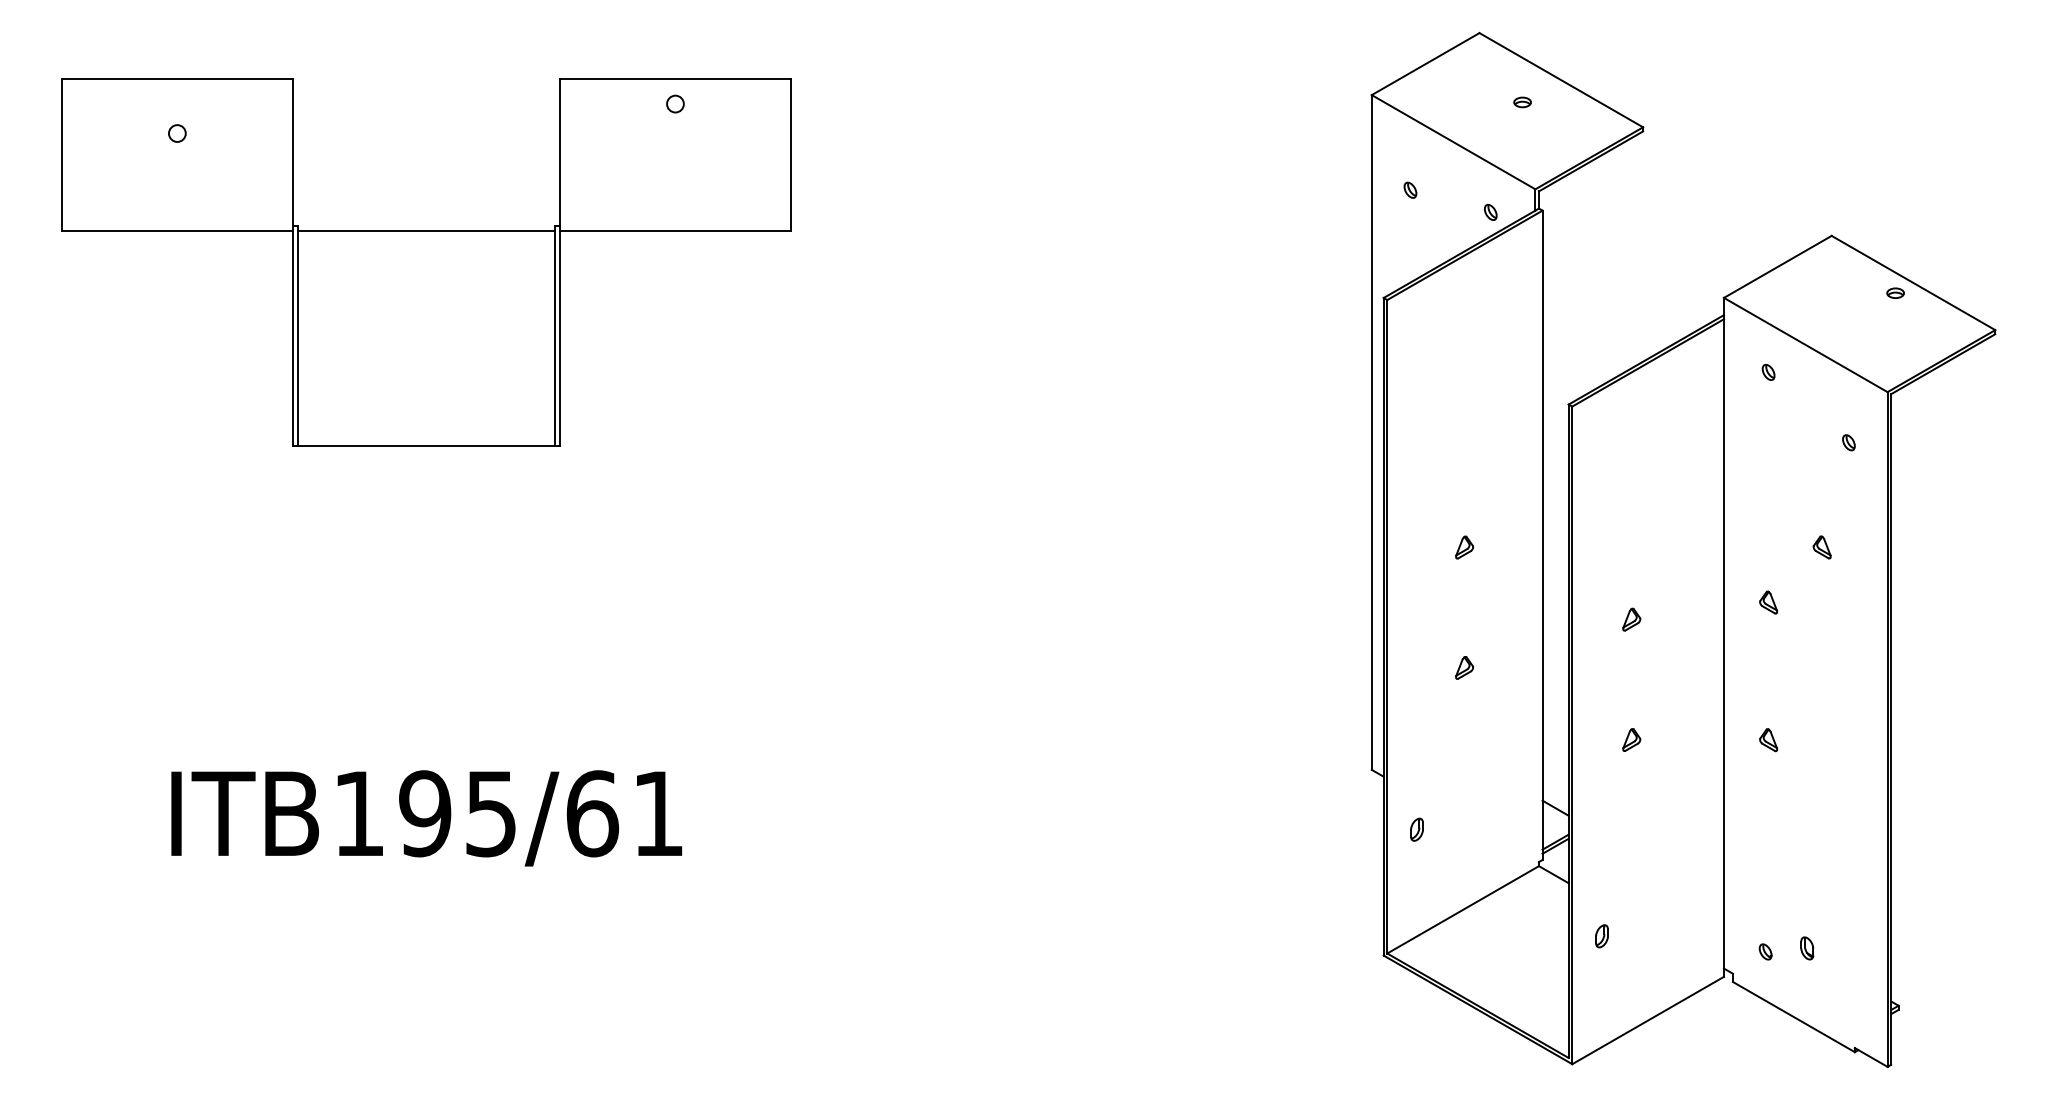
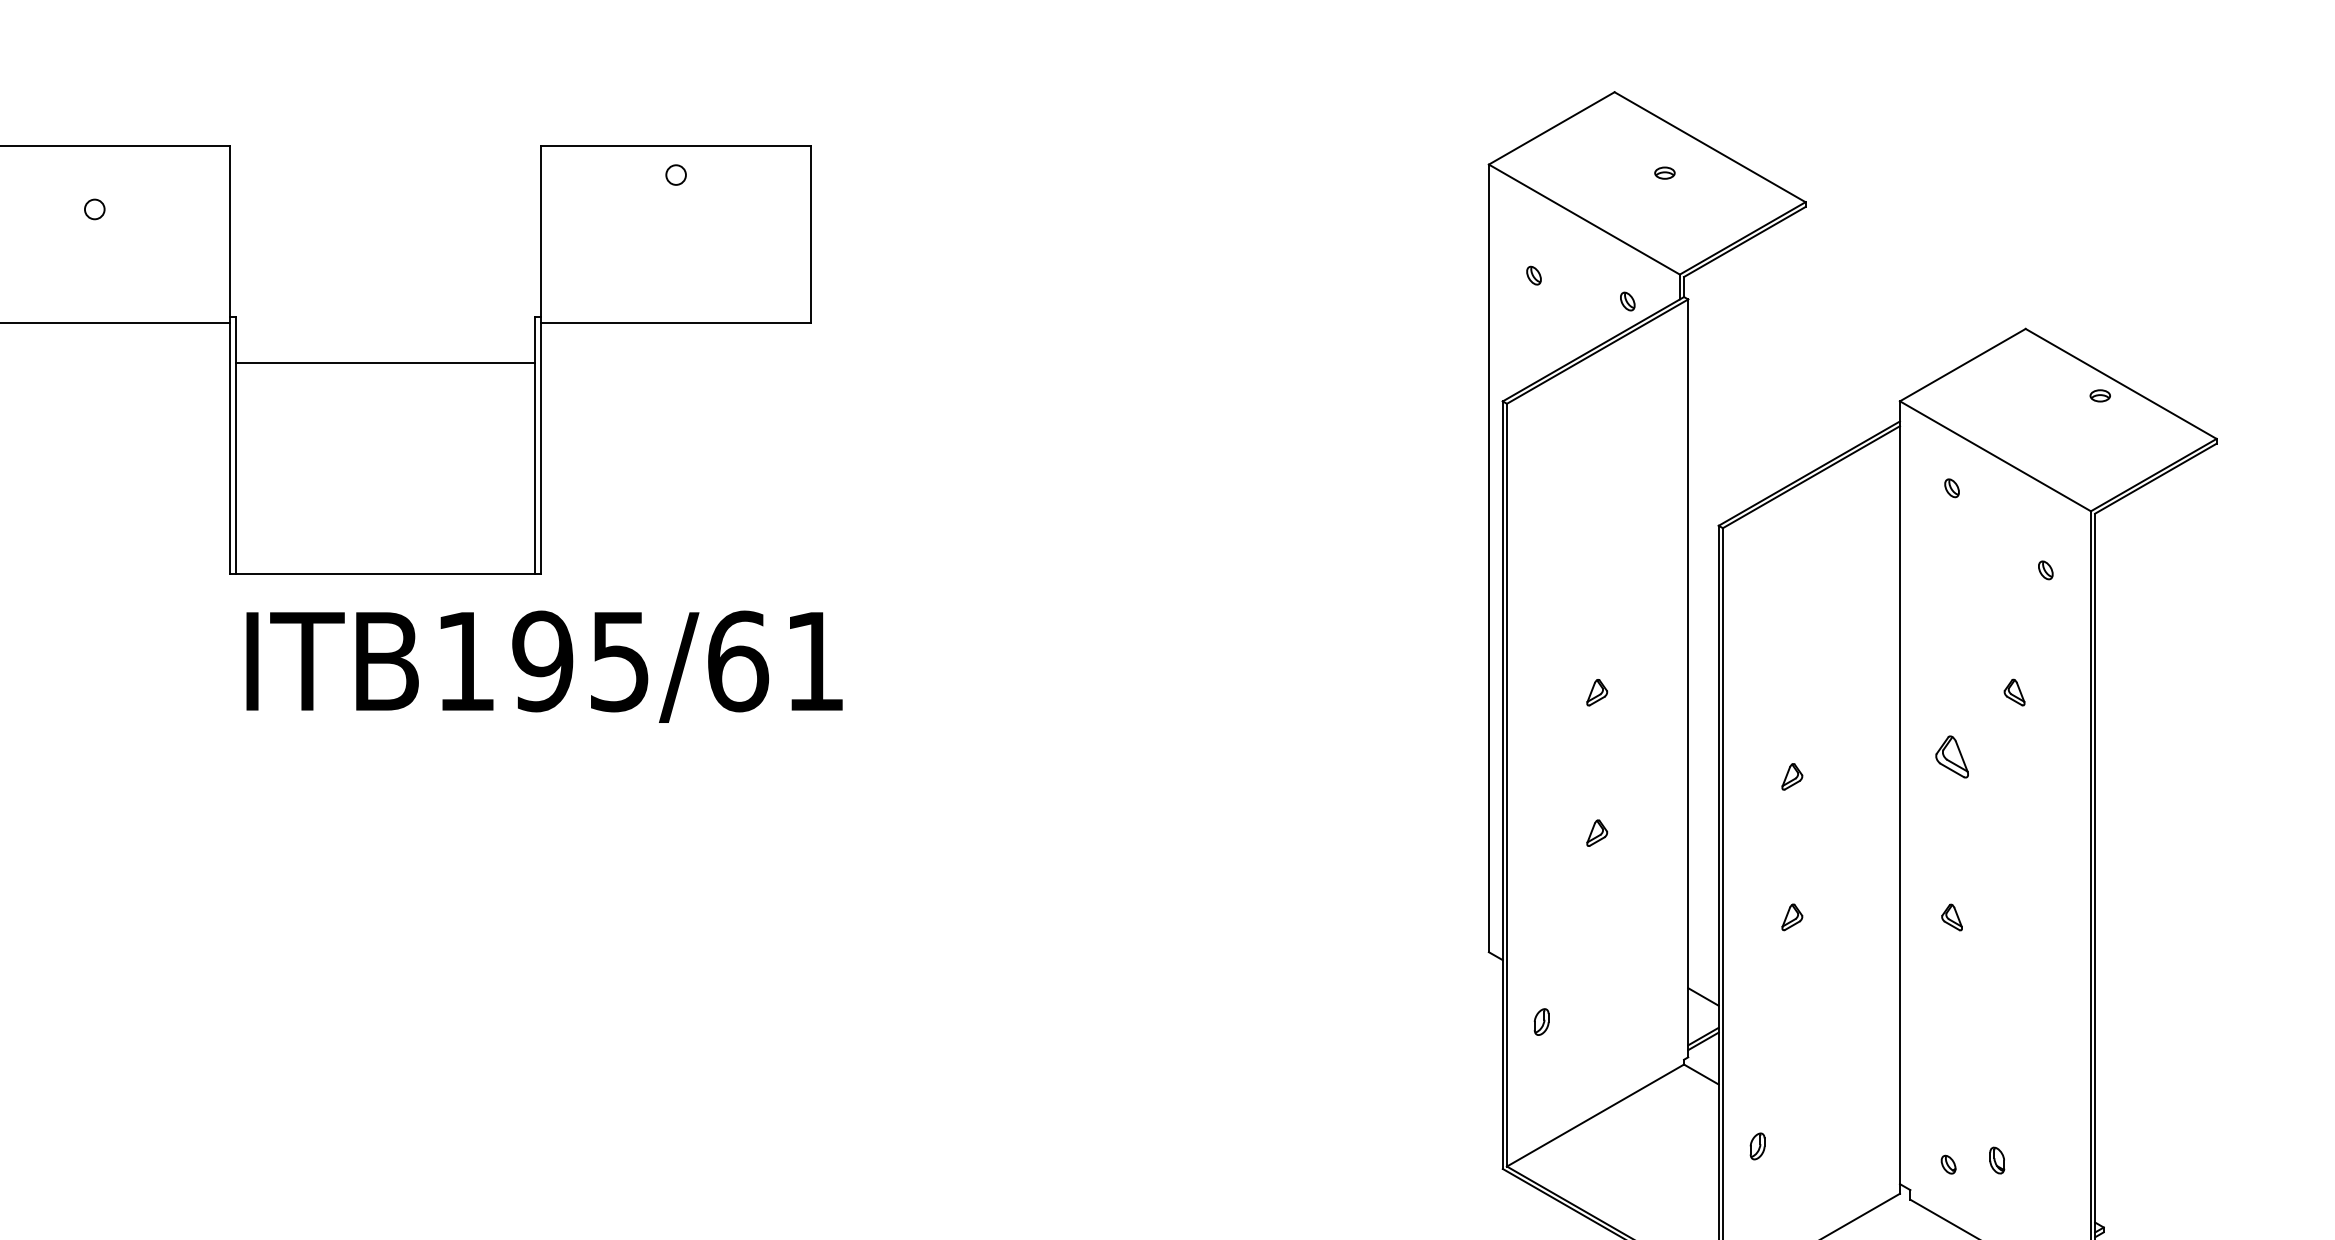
line: (426, 231) -> (385, 363), moved
part: (1768, 602) -> (1951, 756), size x1.6
text: (426, 818) -> (544, 666), moved

